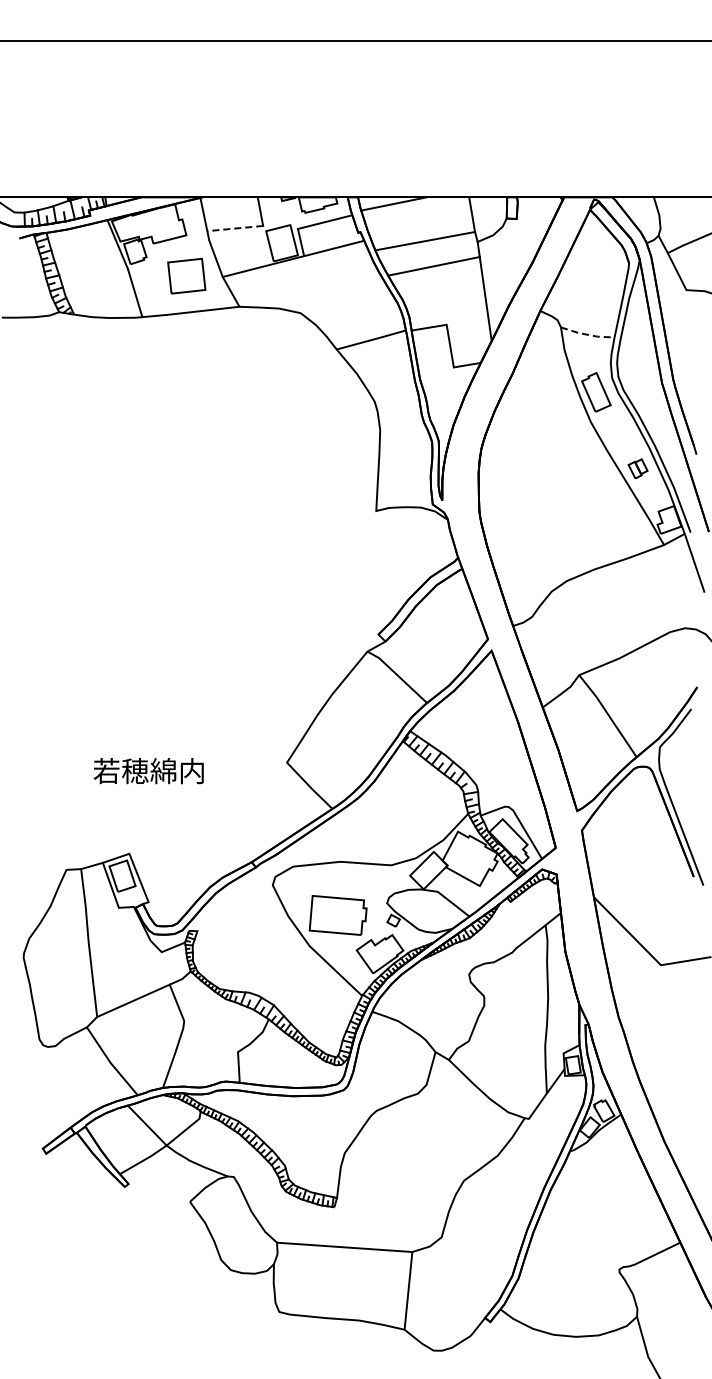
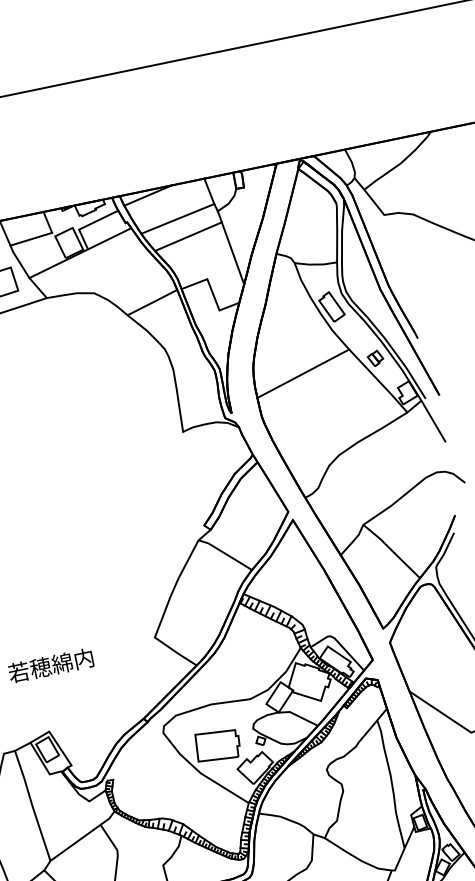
line: (234, 228) -> (30, 239), dashed -> solid
line: (587, 334) -> (316, 264), dashed -> solid
line: (542, 468) -> (302, 373), added

